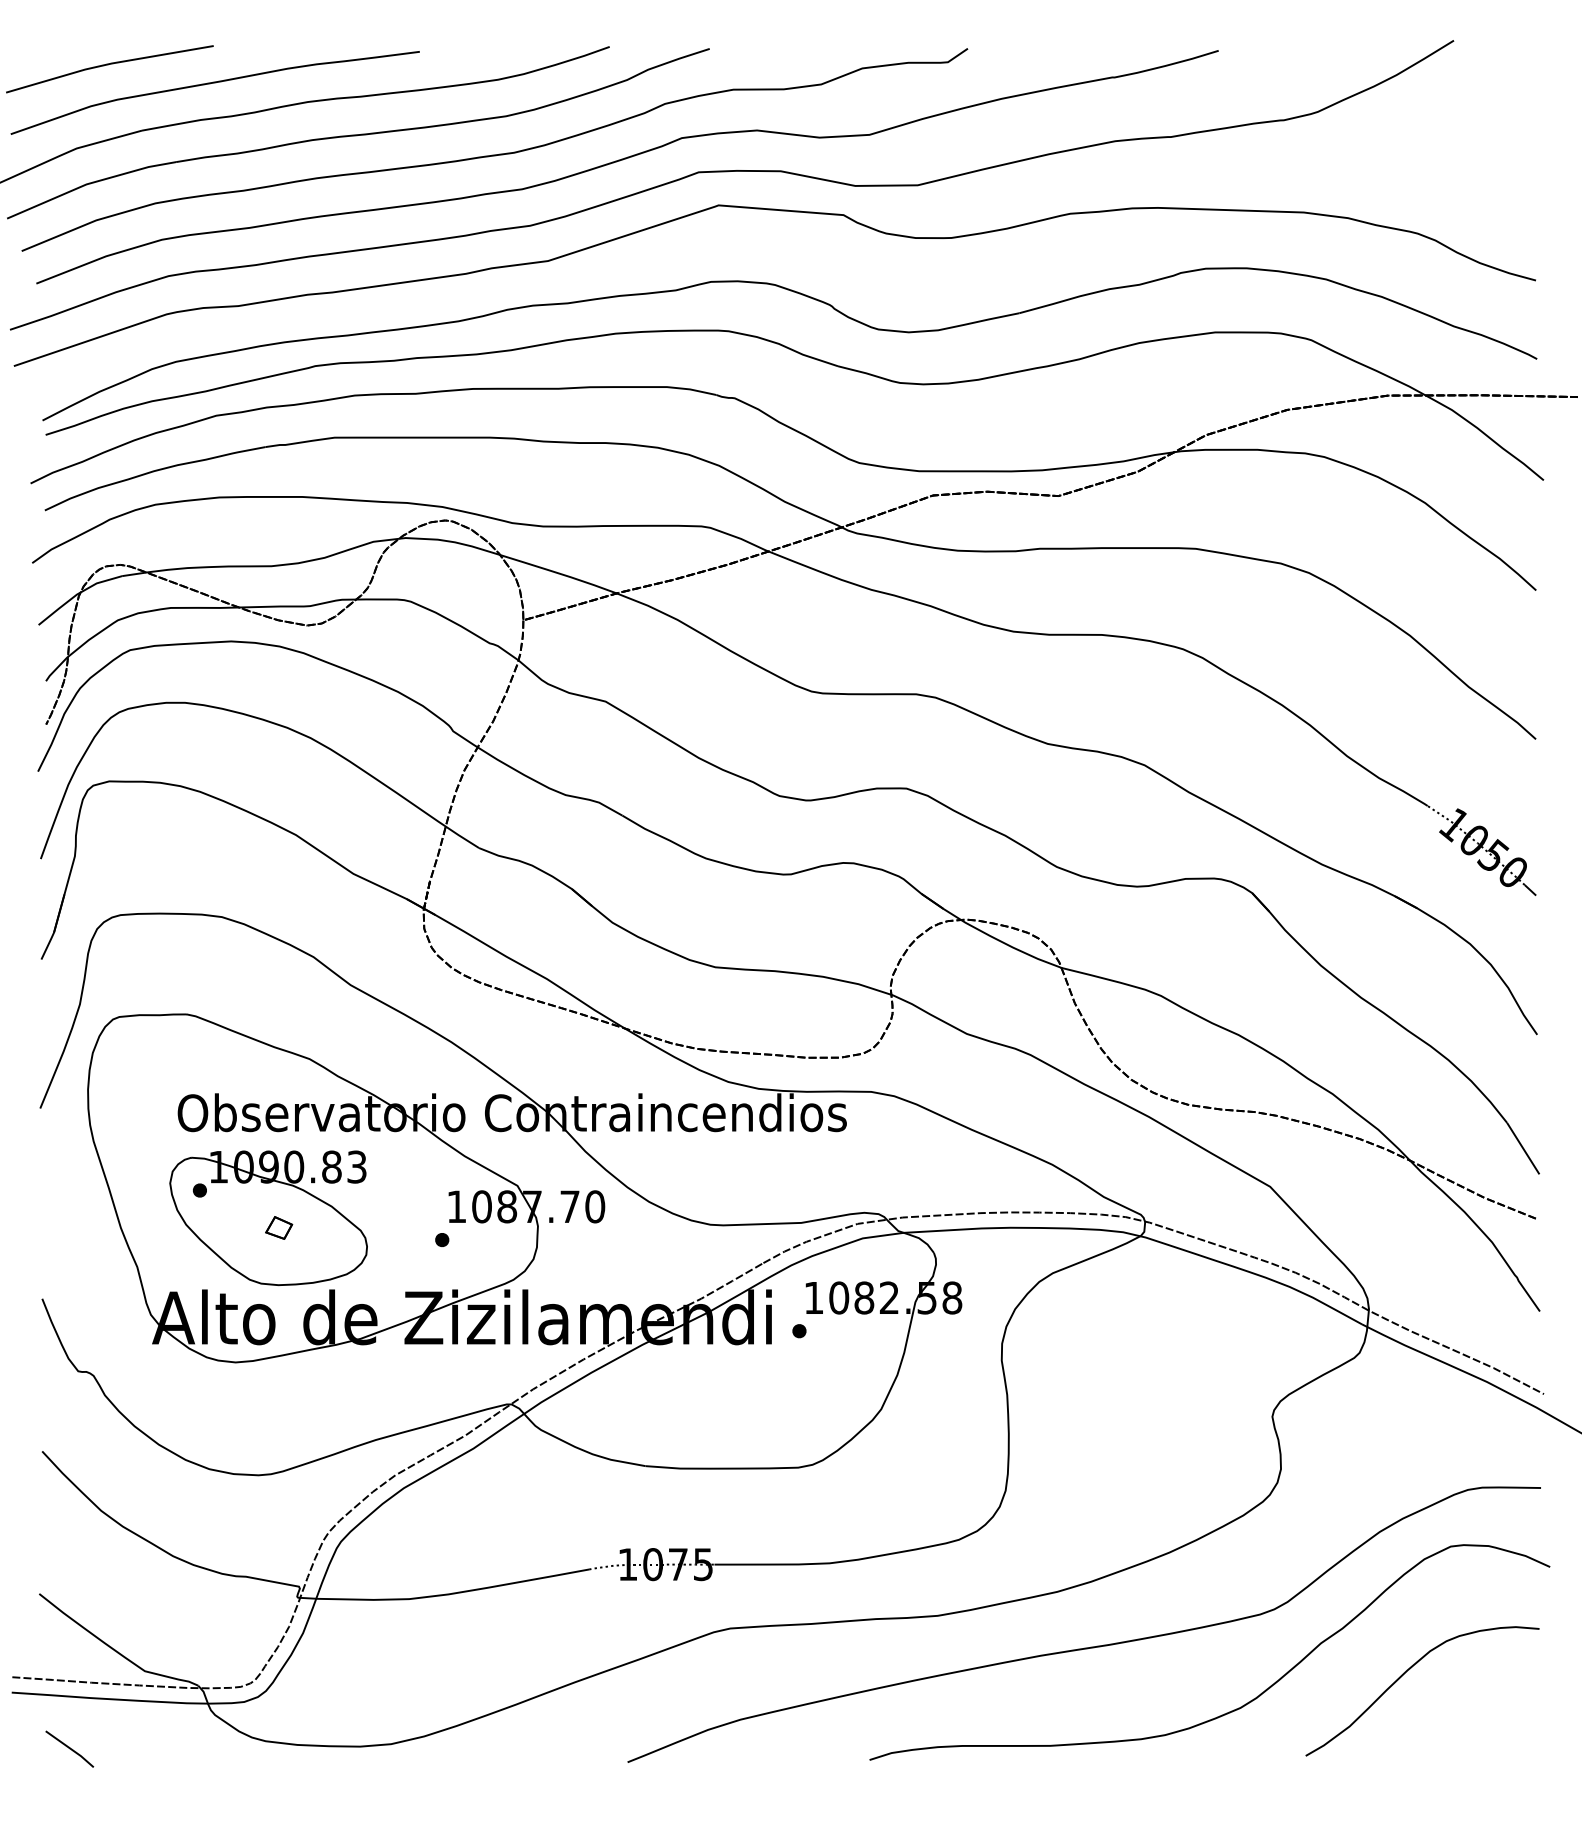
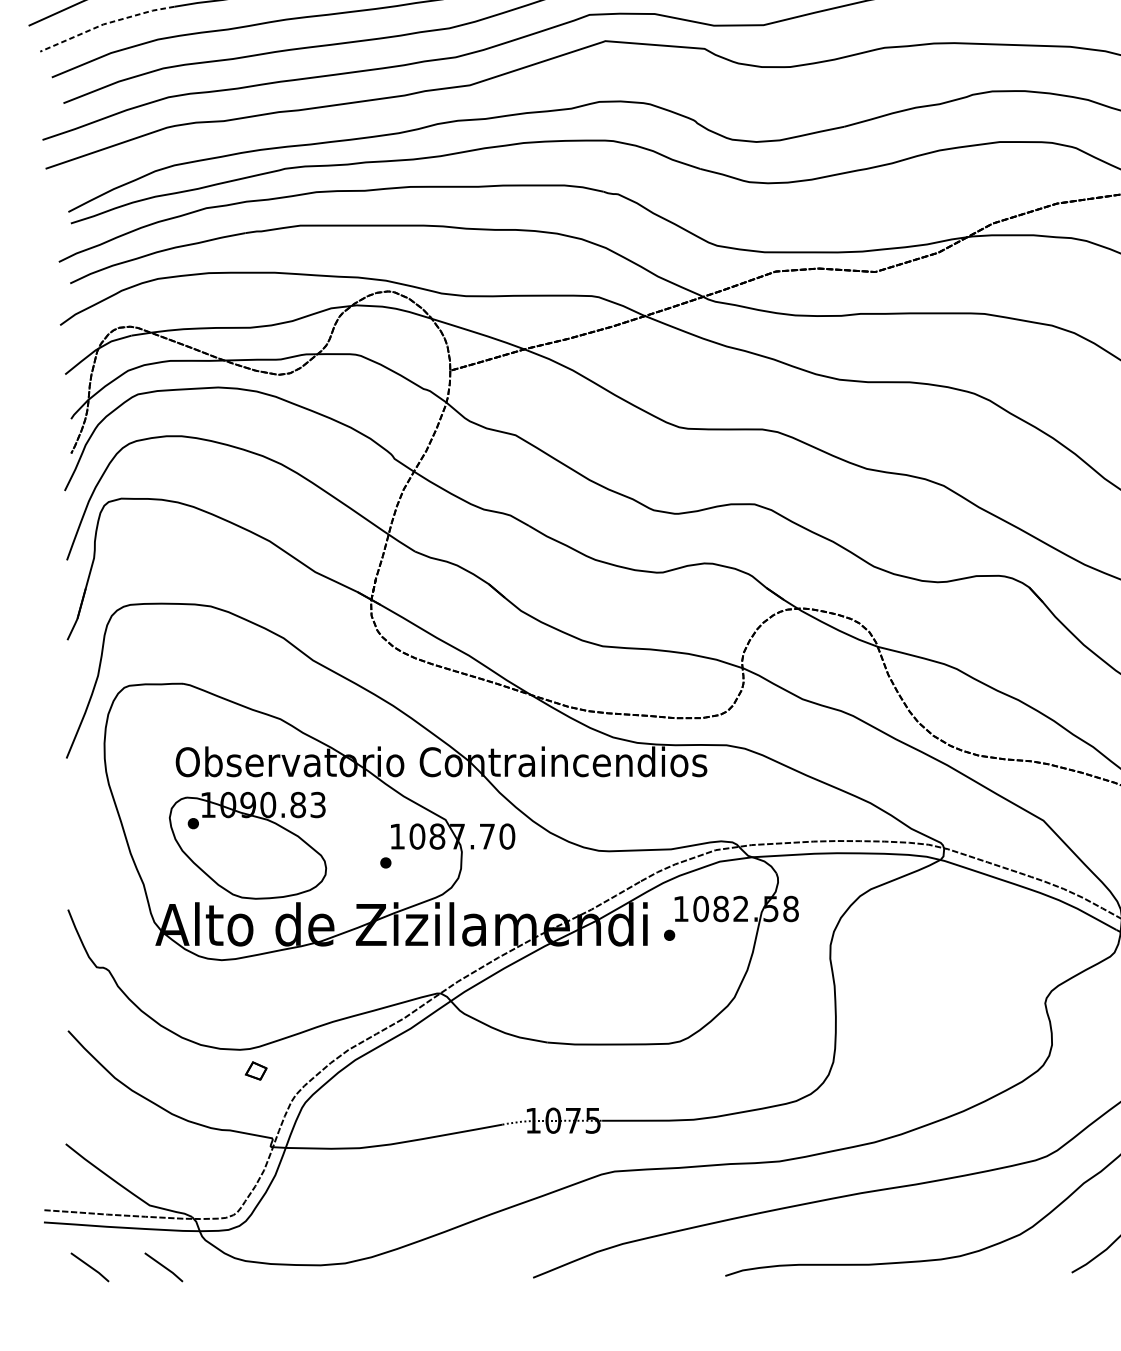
line: (89, 183) -> (105, 23), solid -> dashed
part: (279, 1227) -> (256, 1070), moved
line: (162, 1748) -> (163, 1266), added

